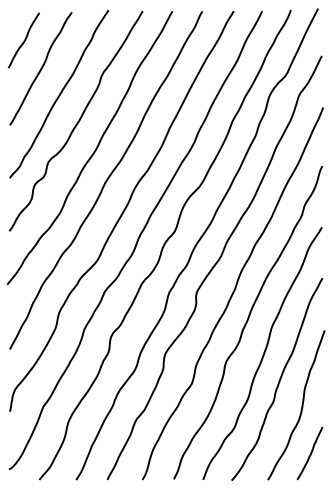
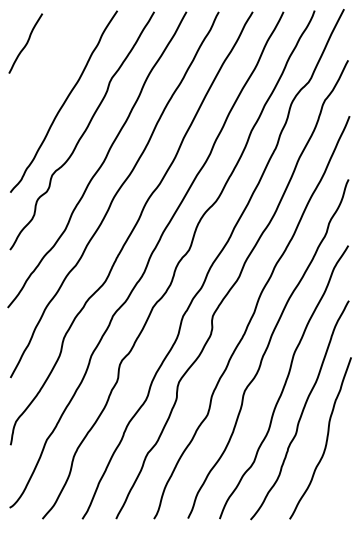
curve: (41, 68) -> (44, 73), removed
curve: (310, 453) -> (335, 490), removed

